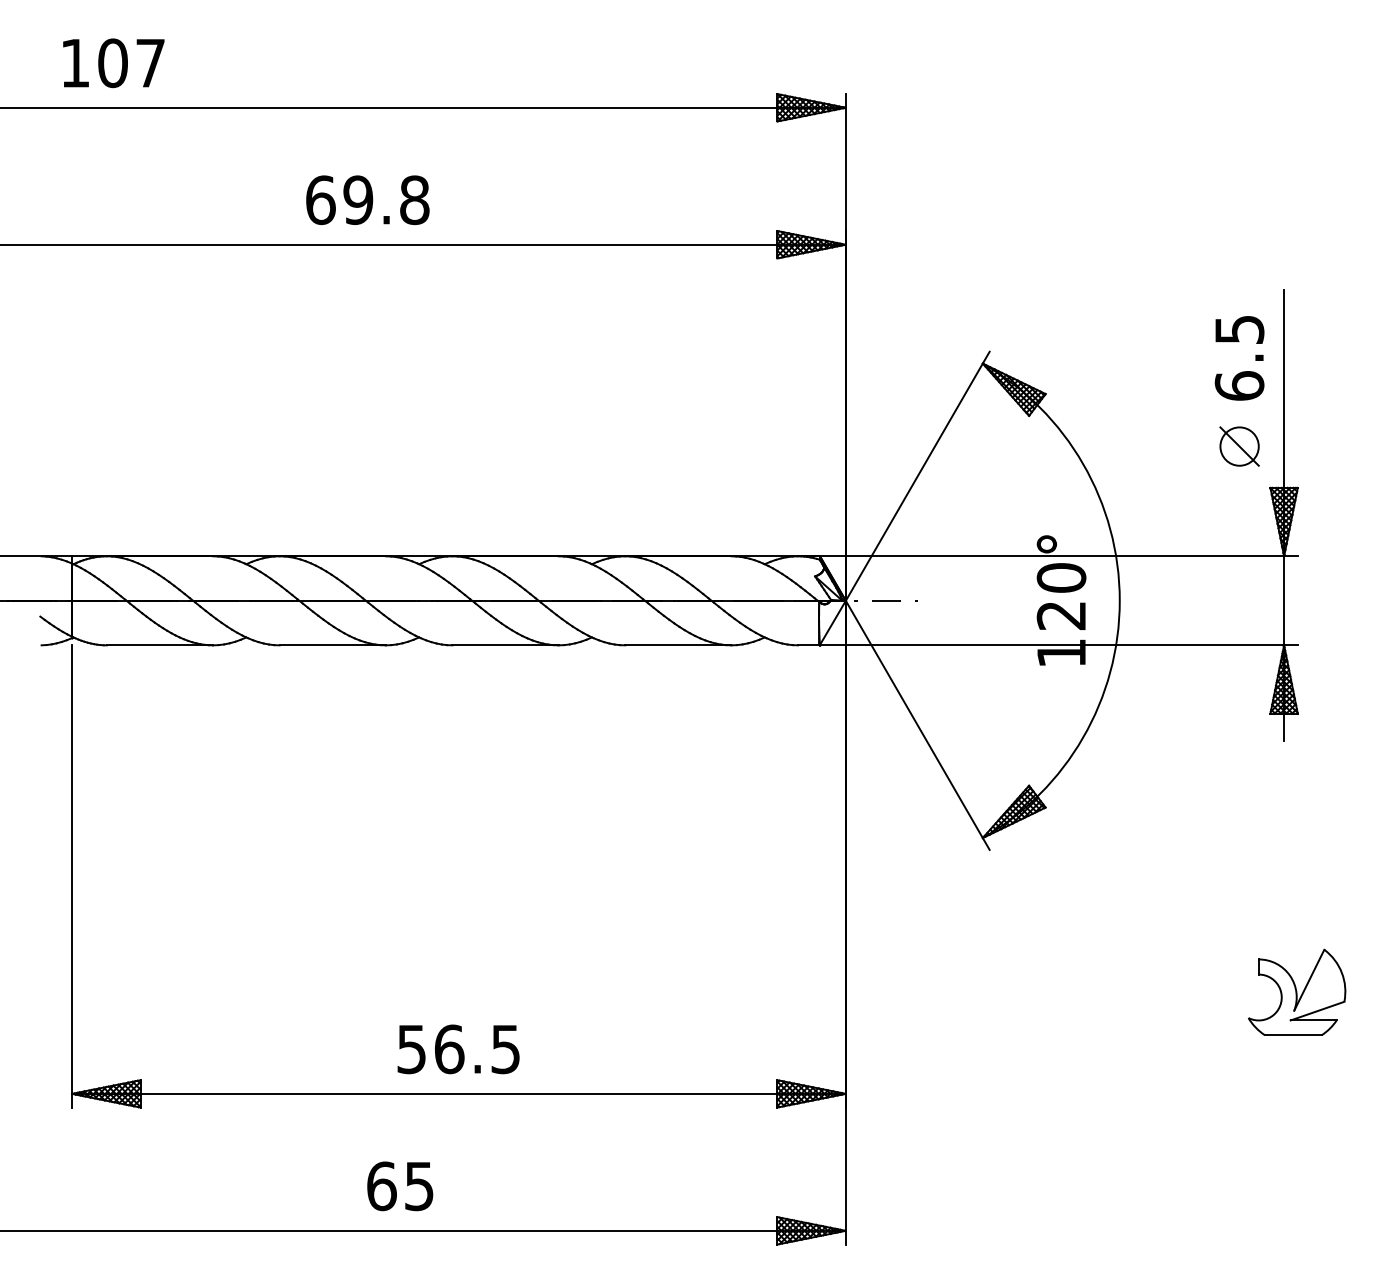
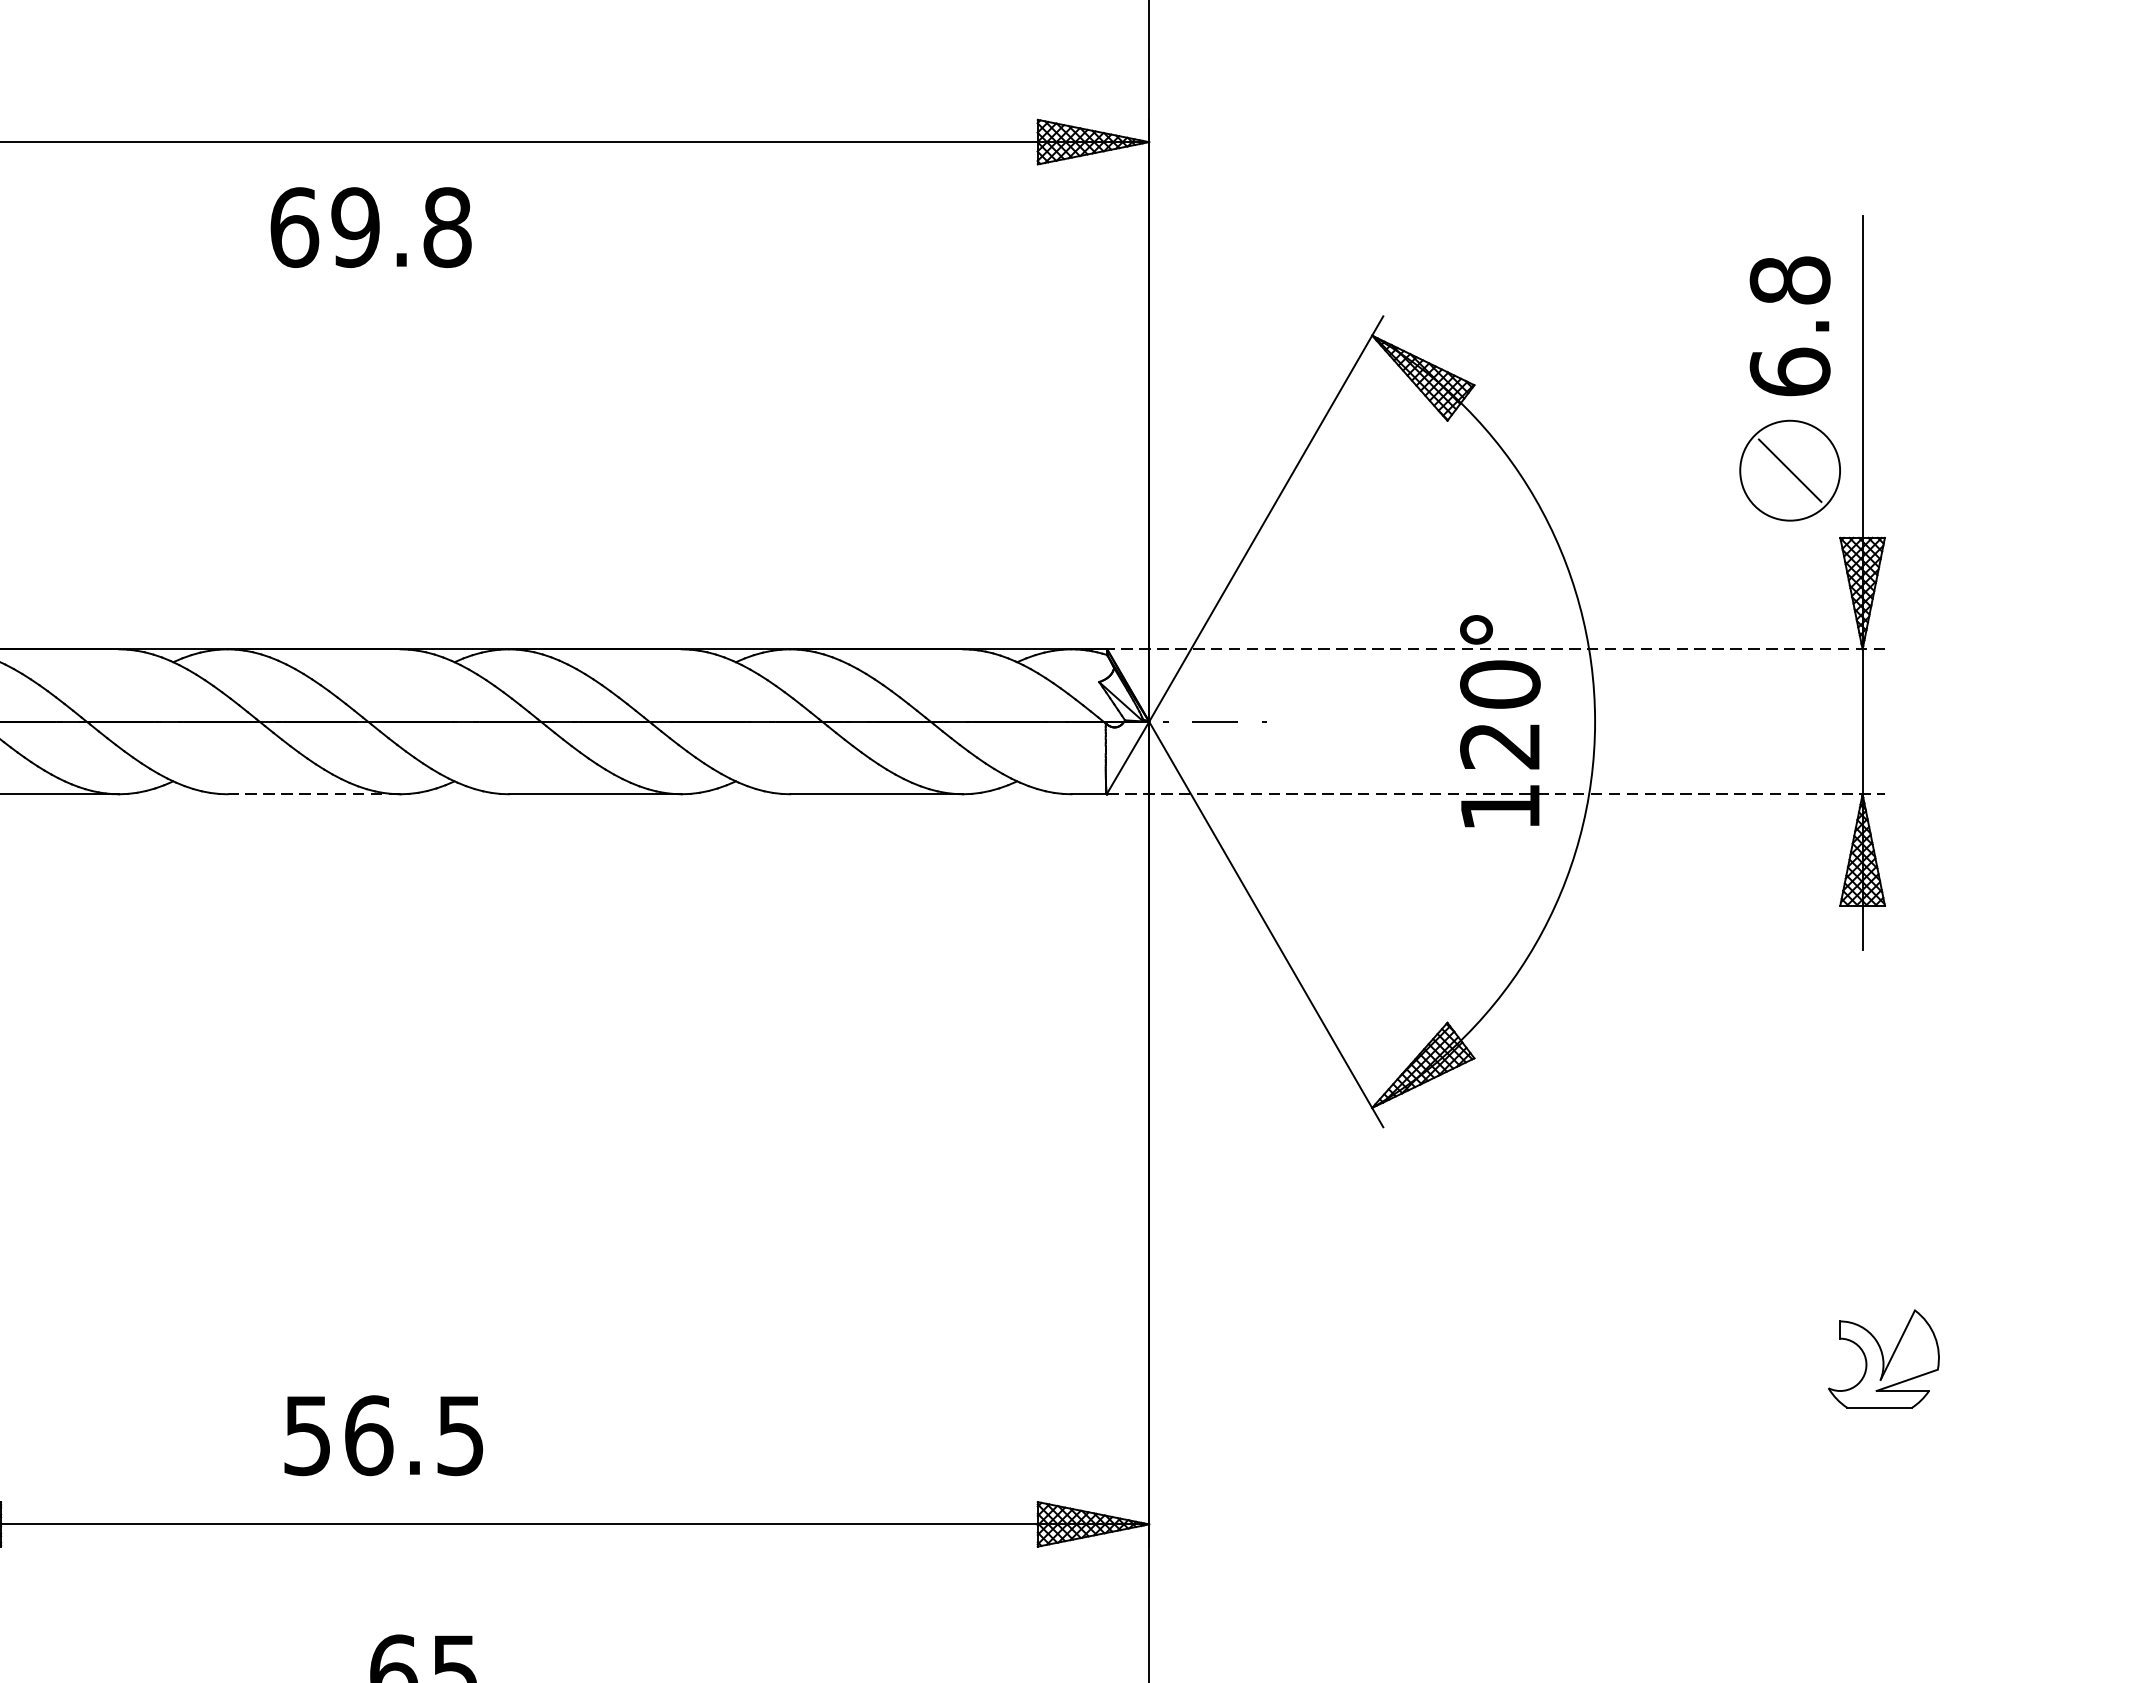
text: (367, 199) -> (370, 226), moved
text: (1239, 329) -> (1789, 280), 6.5 -> 6.8
circle: (1239, 446) -> (1789, 470), size x1.6
line: (1058, 556) -> (1495, 649), solid -> dashed
line: (333, 645) -> (315, 794), solid -> dashed
line: (1058, 645) -> (1495, 794), solid -> dashed
part: (1297, 991) -> (1884, 1357), size x0.7
text: (458, 1049) -> (383, 1435), moved

